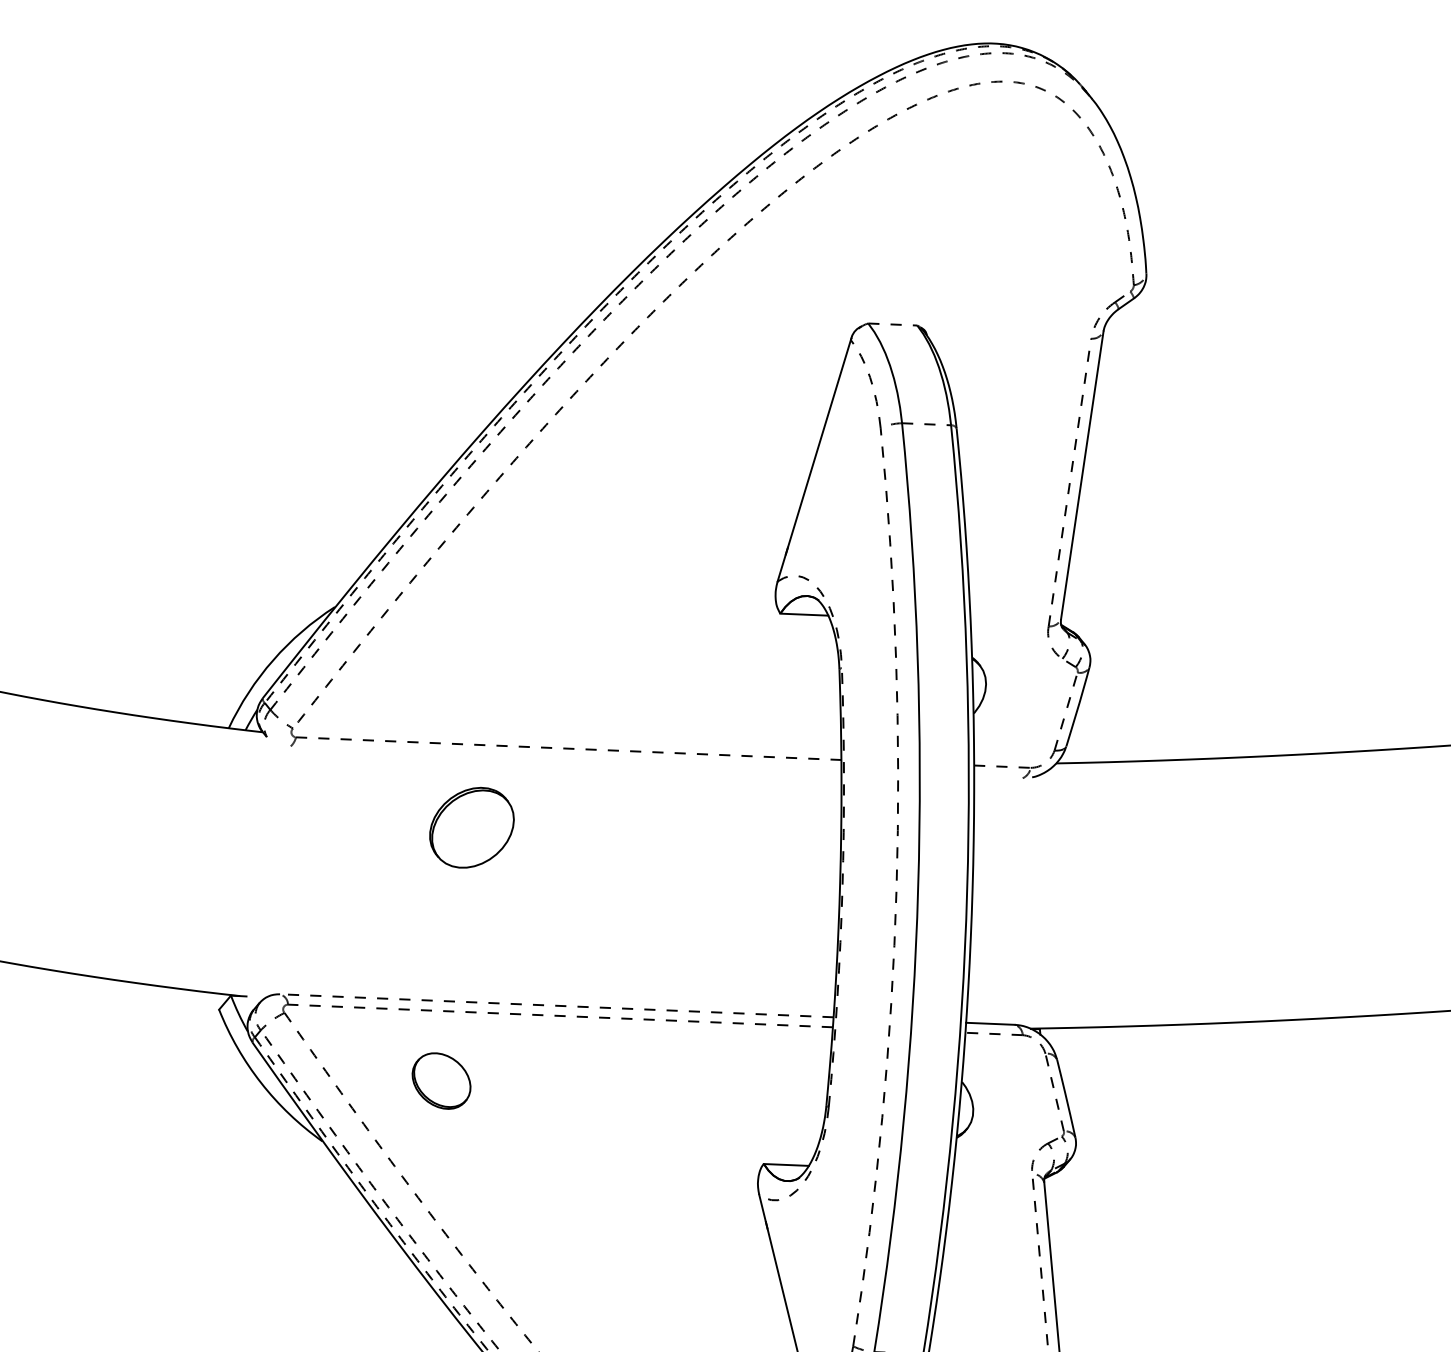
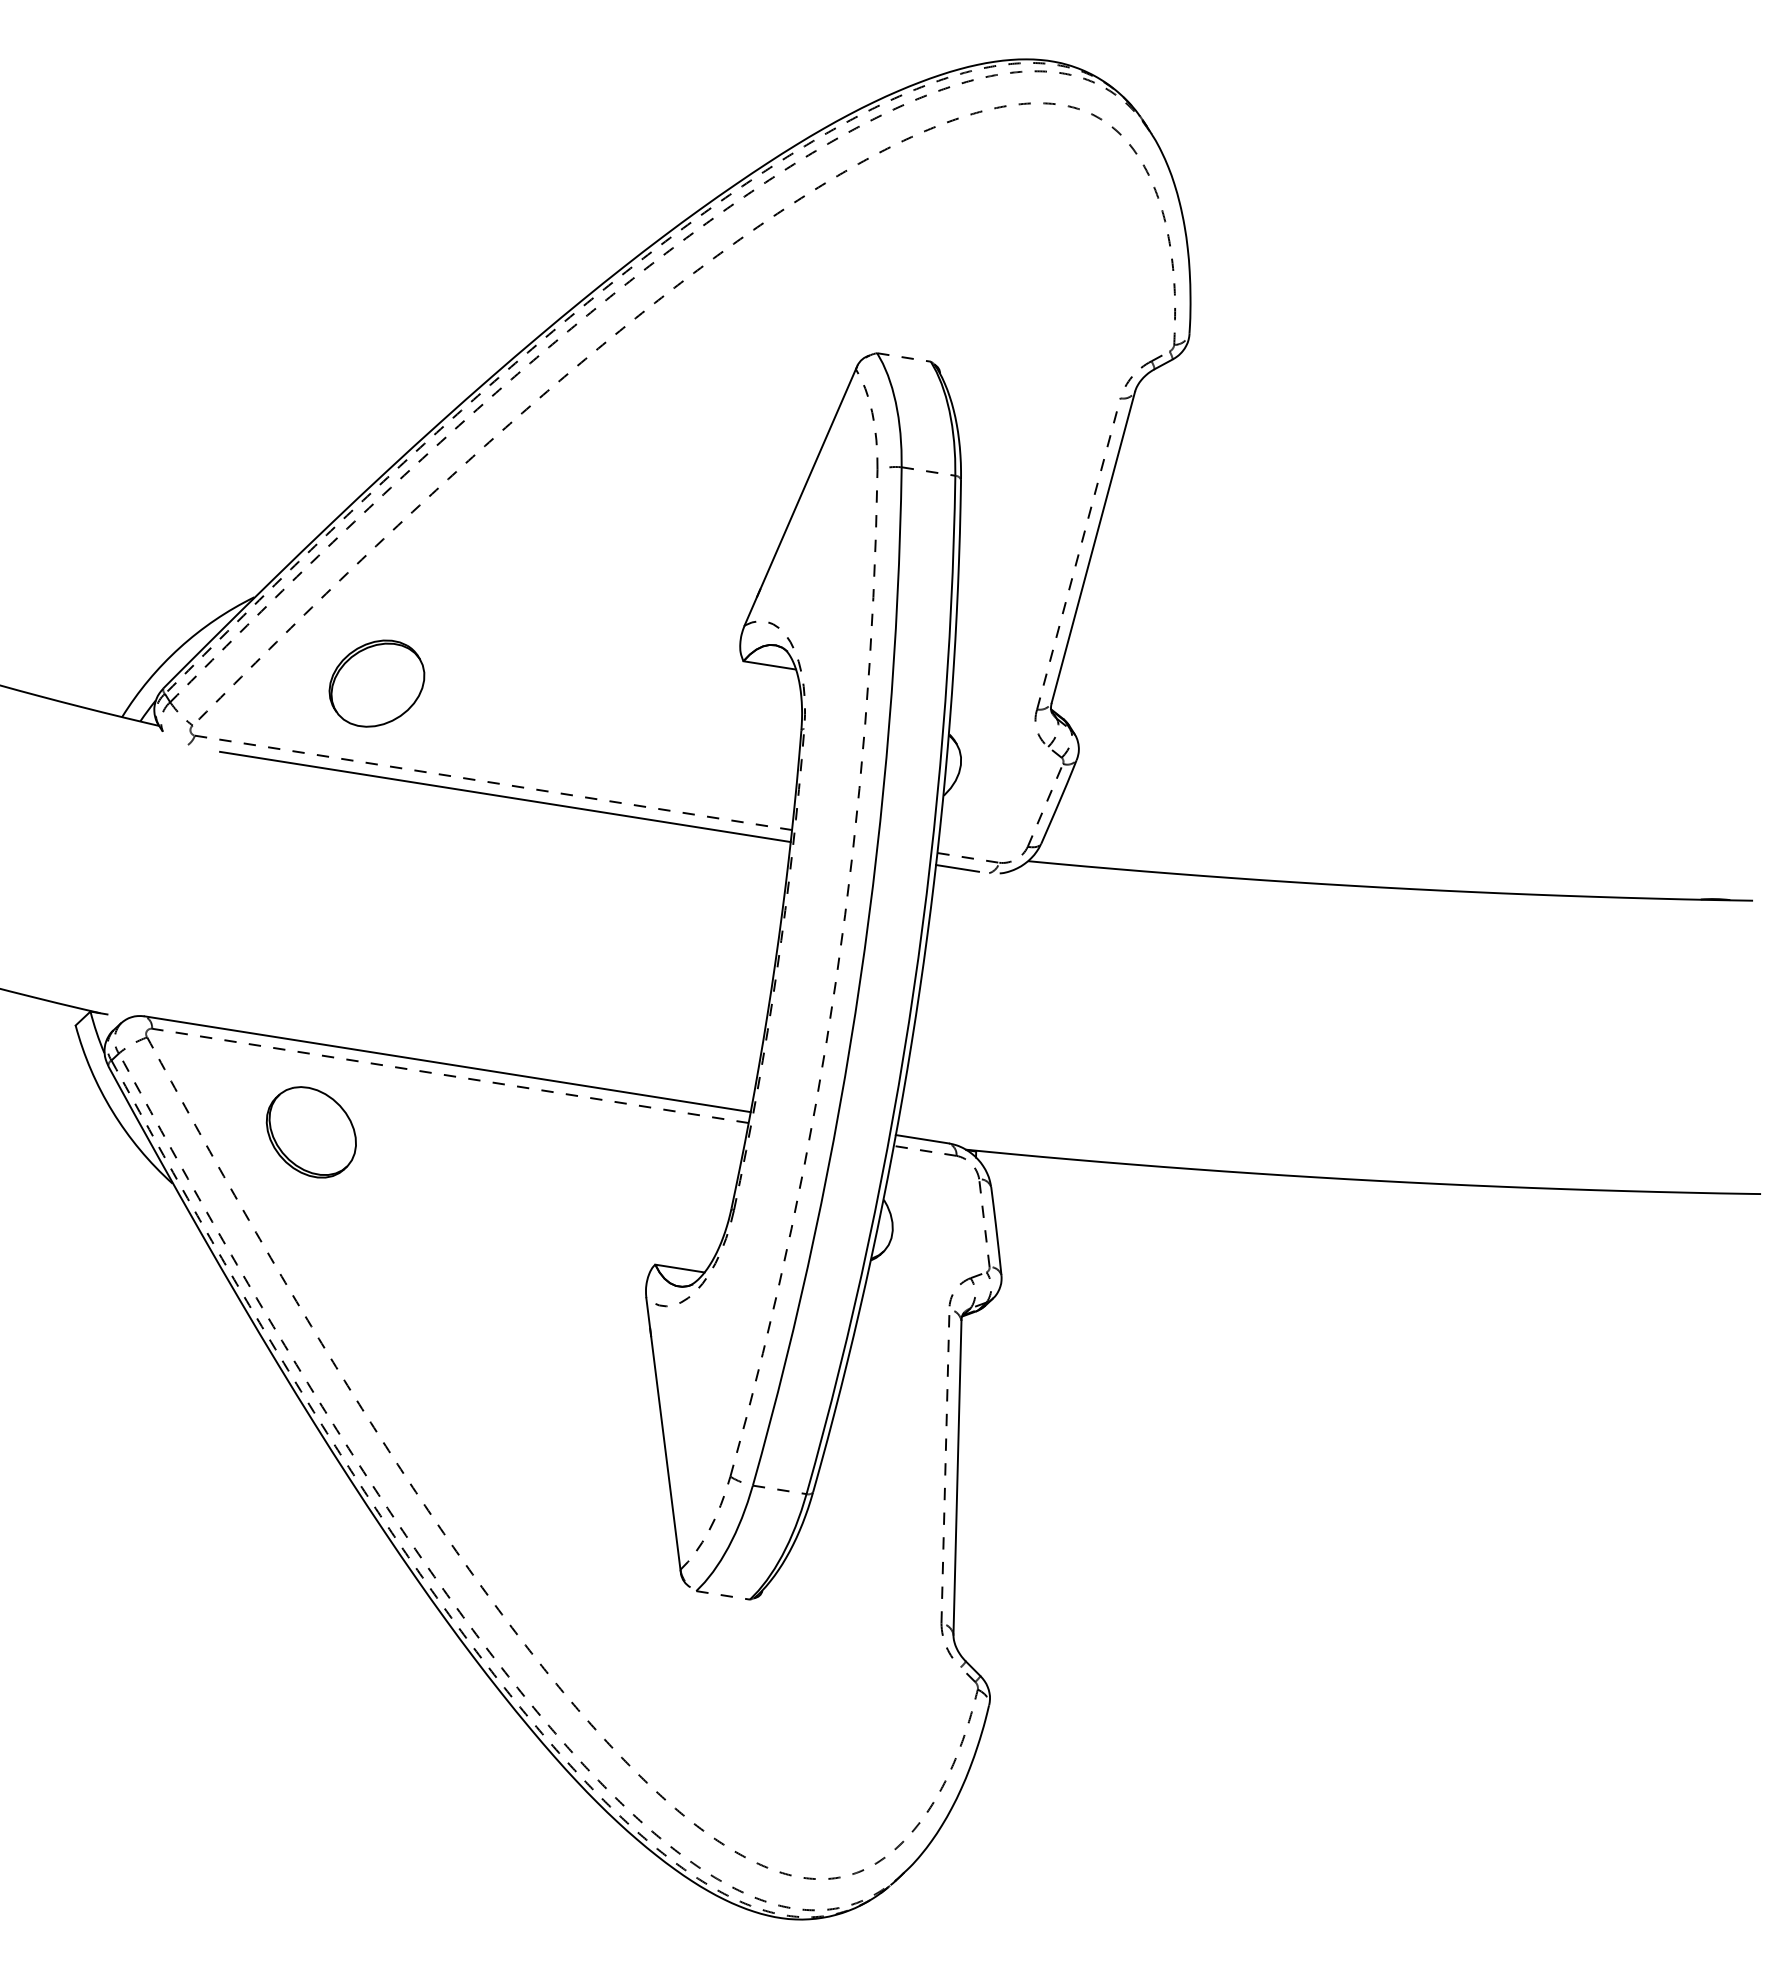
line: (580, 759) -> (505, 796), added
line: (993, 777) -> (957, 868), added
part: (471, 827) -> (376, 683), moved
line: (556, 1006) -> (447, 1064), dashed -> solid
part: (440, 1081) -> (310, 1132), size x1.43

